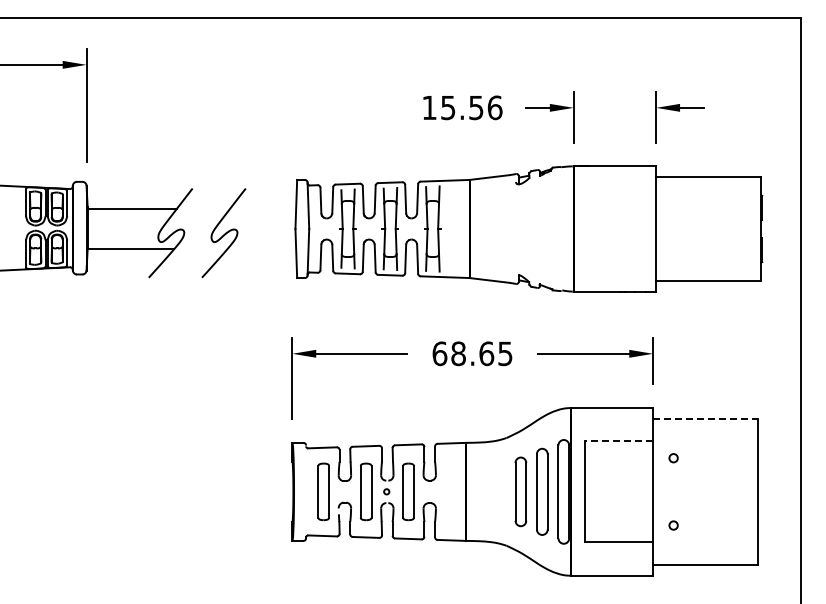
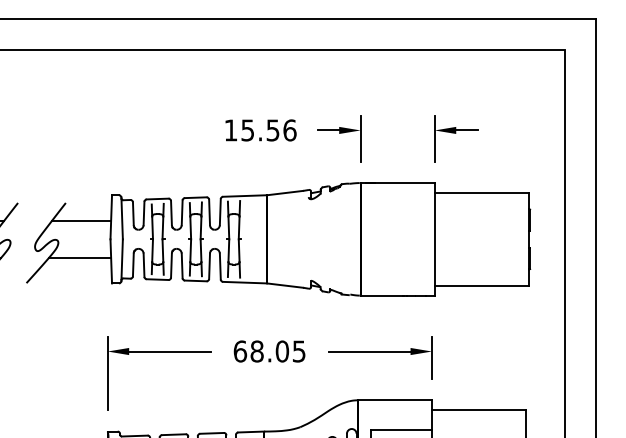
line: (263, 208) -> (81, 220), added
line: (261, 249) -> (79, 257), added
text: (486, 353) -> (282, 351), 68.65 -> 68.05
line: (705, 418) -> (479, 409), dashed -> solid
line: (618, 441) -> (400, 430), dashed -> solid

